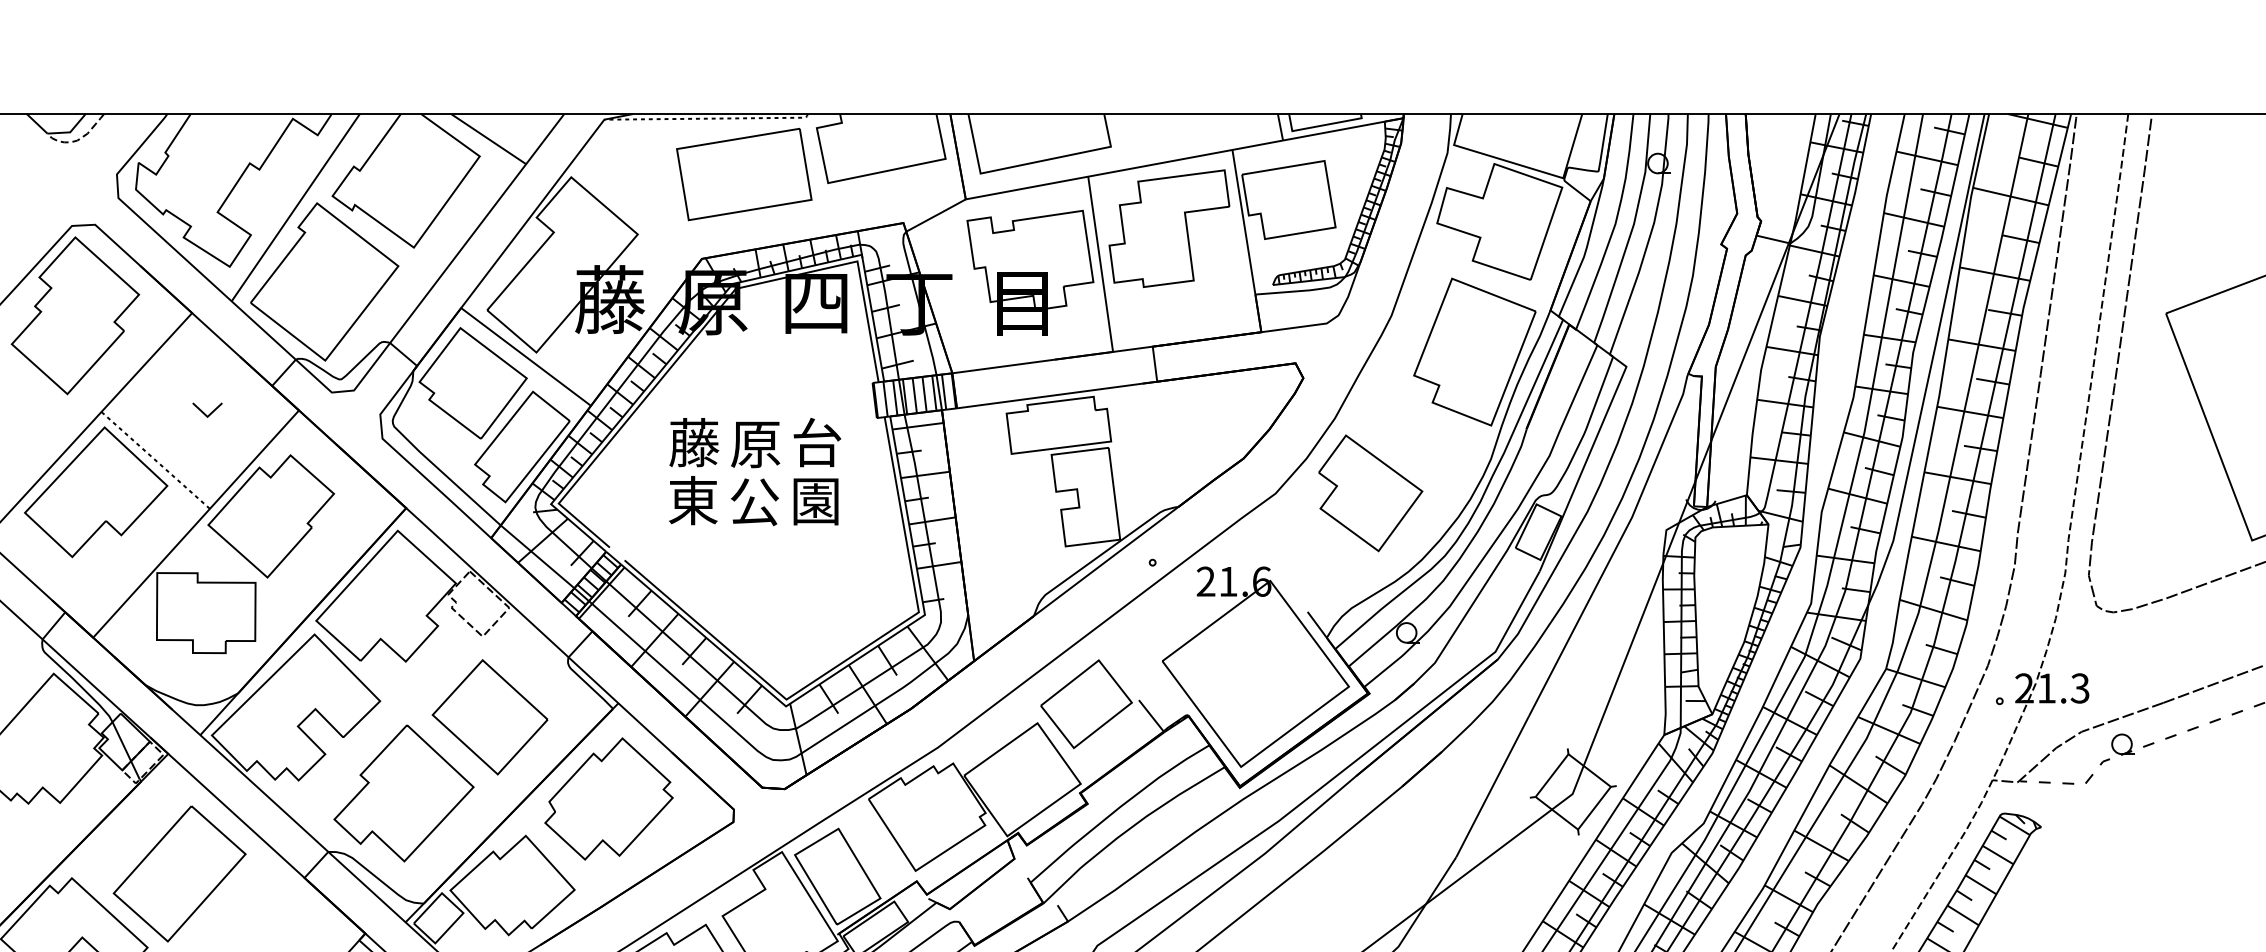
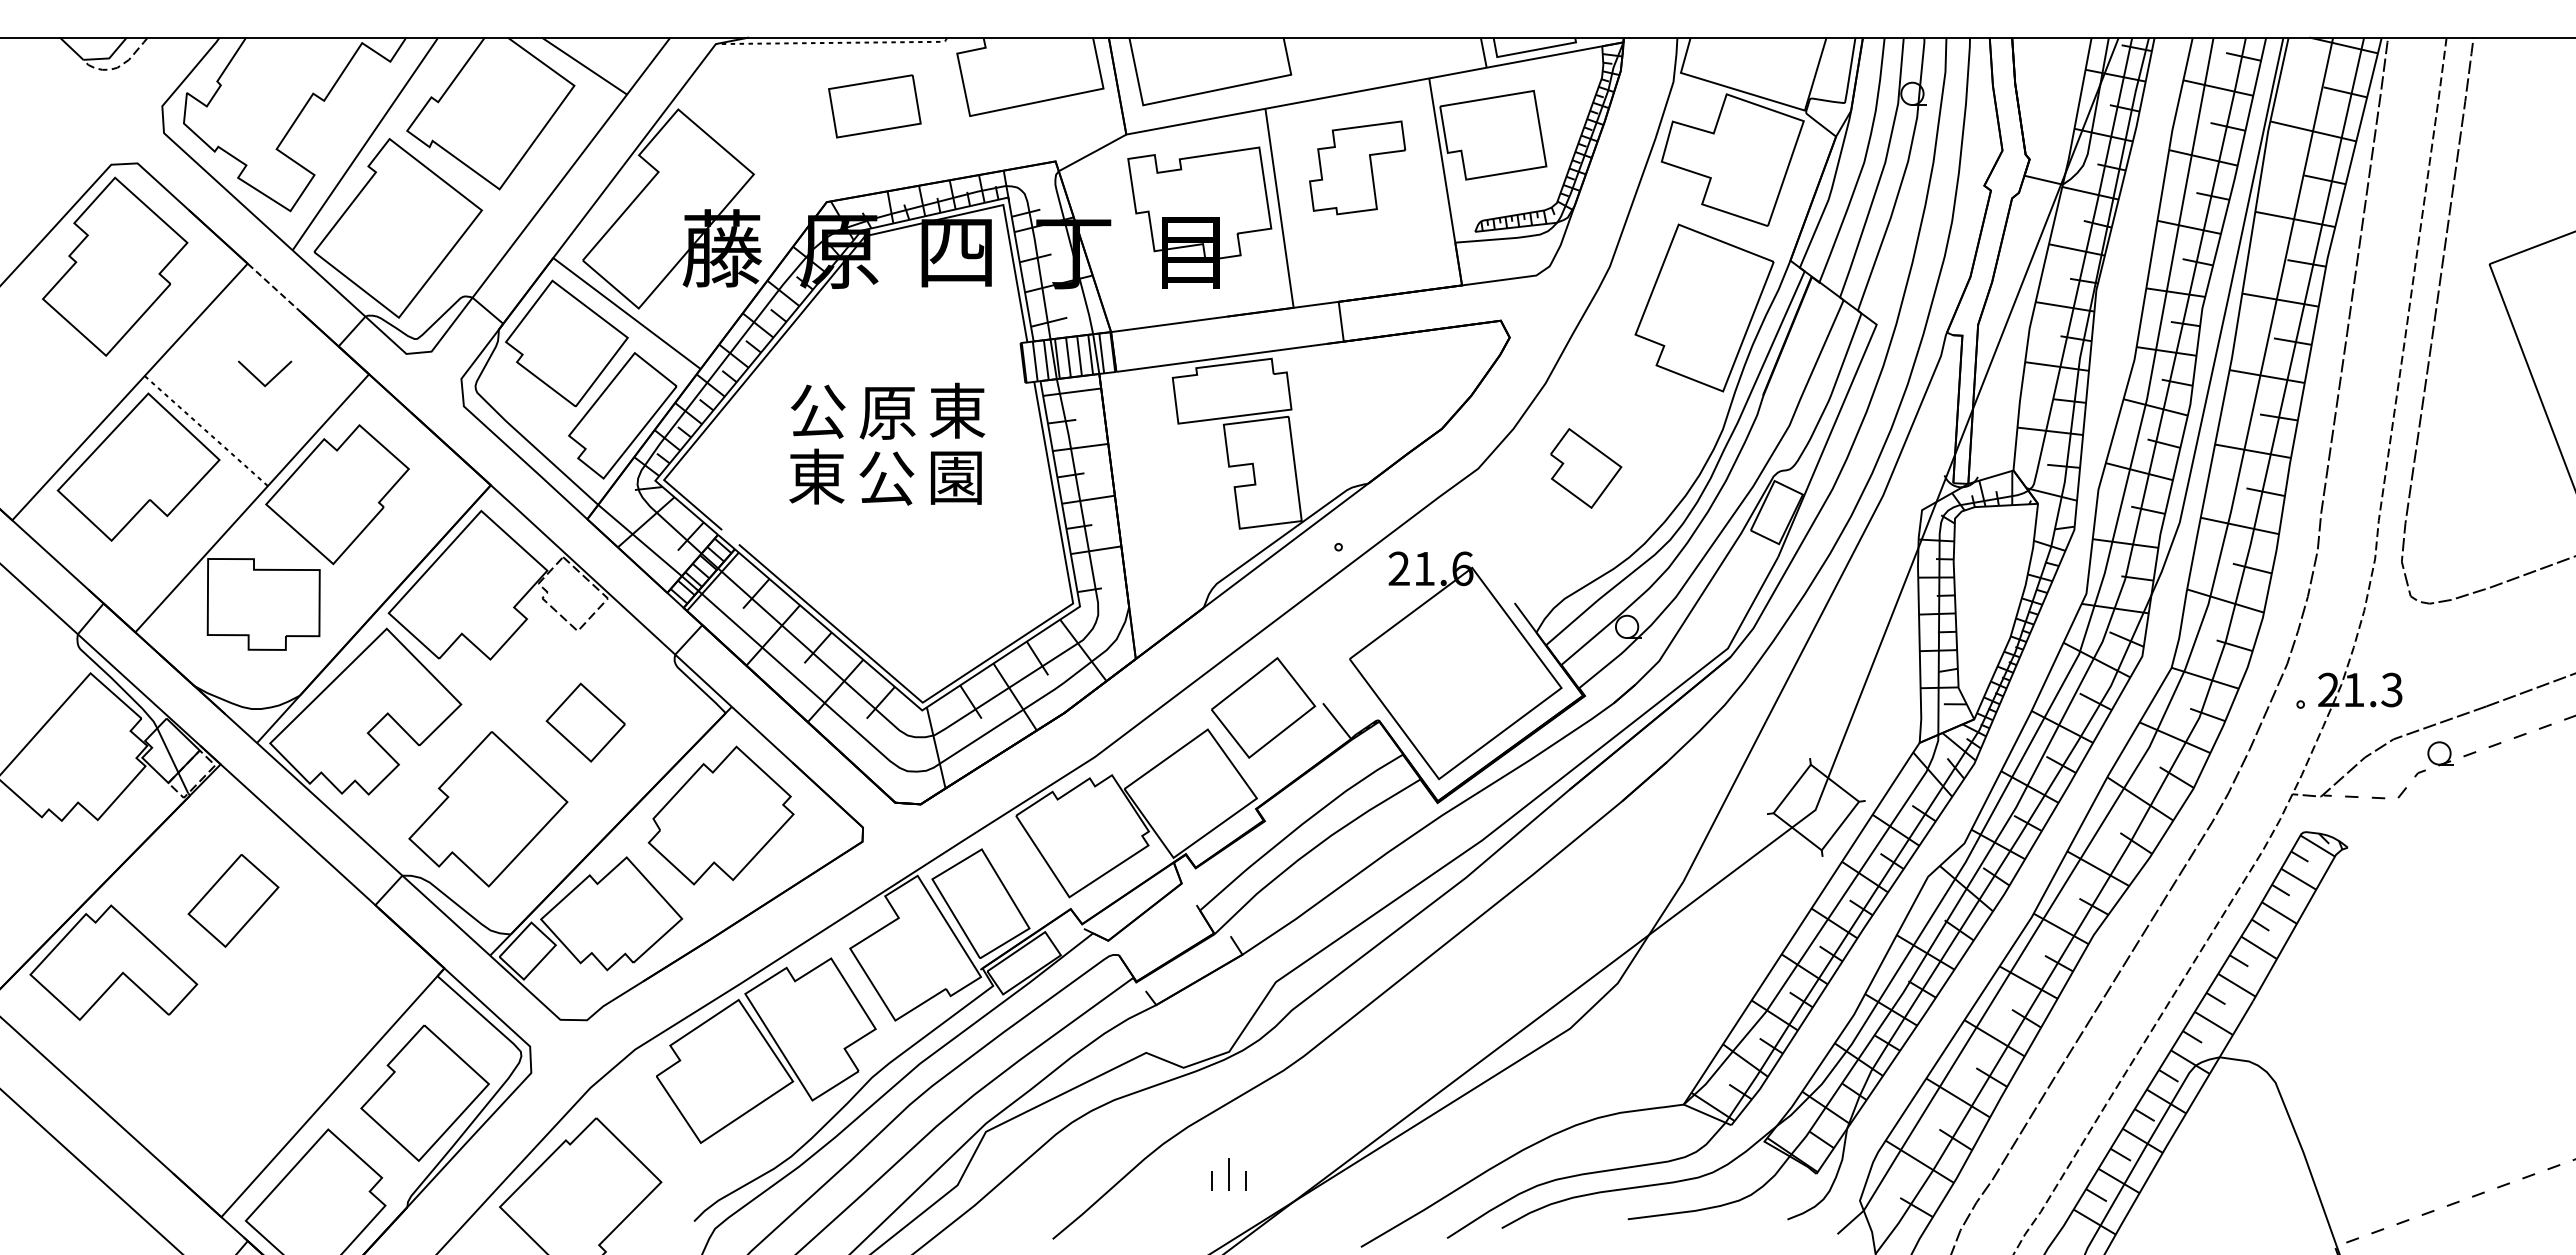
part: (744, 174) -> (874, 106), size x0.6
part: (1169, 228) -> (1357, 167), size x0.7
line: (215, 334) -> (274, 288), solid -> dashed
part: (207, 409) -> (265, 373), size x1.6
text: (693, 442) -> (817, 410), 藤 -> 公
text: (817, 442) -> (957, 410), 台 -> 東
part: (1370, 493) -> (1585, 468), size x0.6
part: (489, 717) -> (585, 722), size x0.6
part: (179, 873) -> (233, 900), size x0.6

